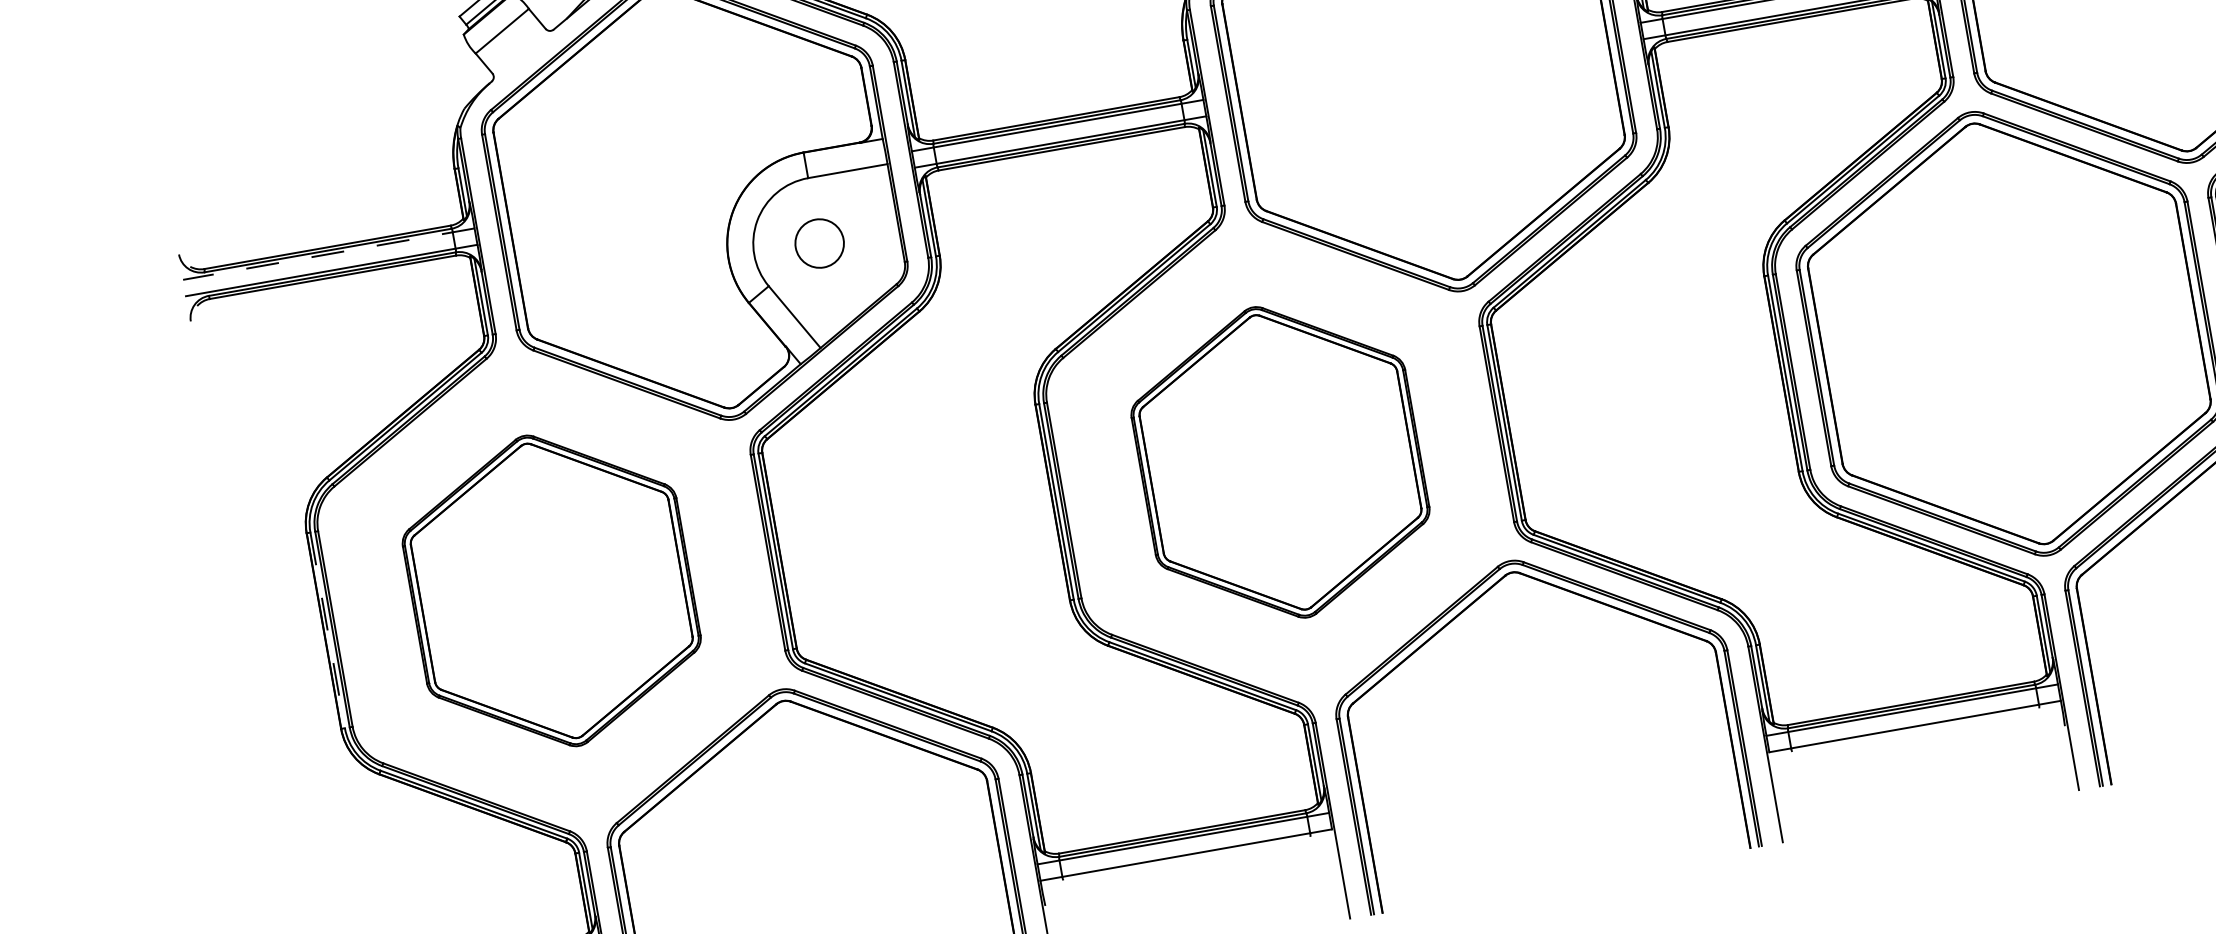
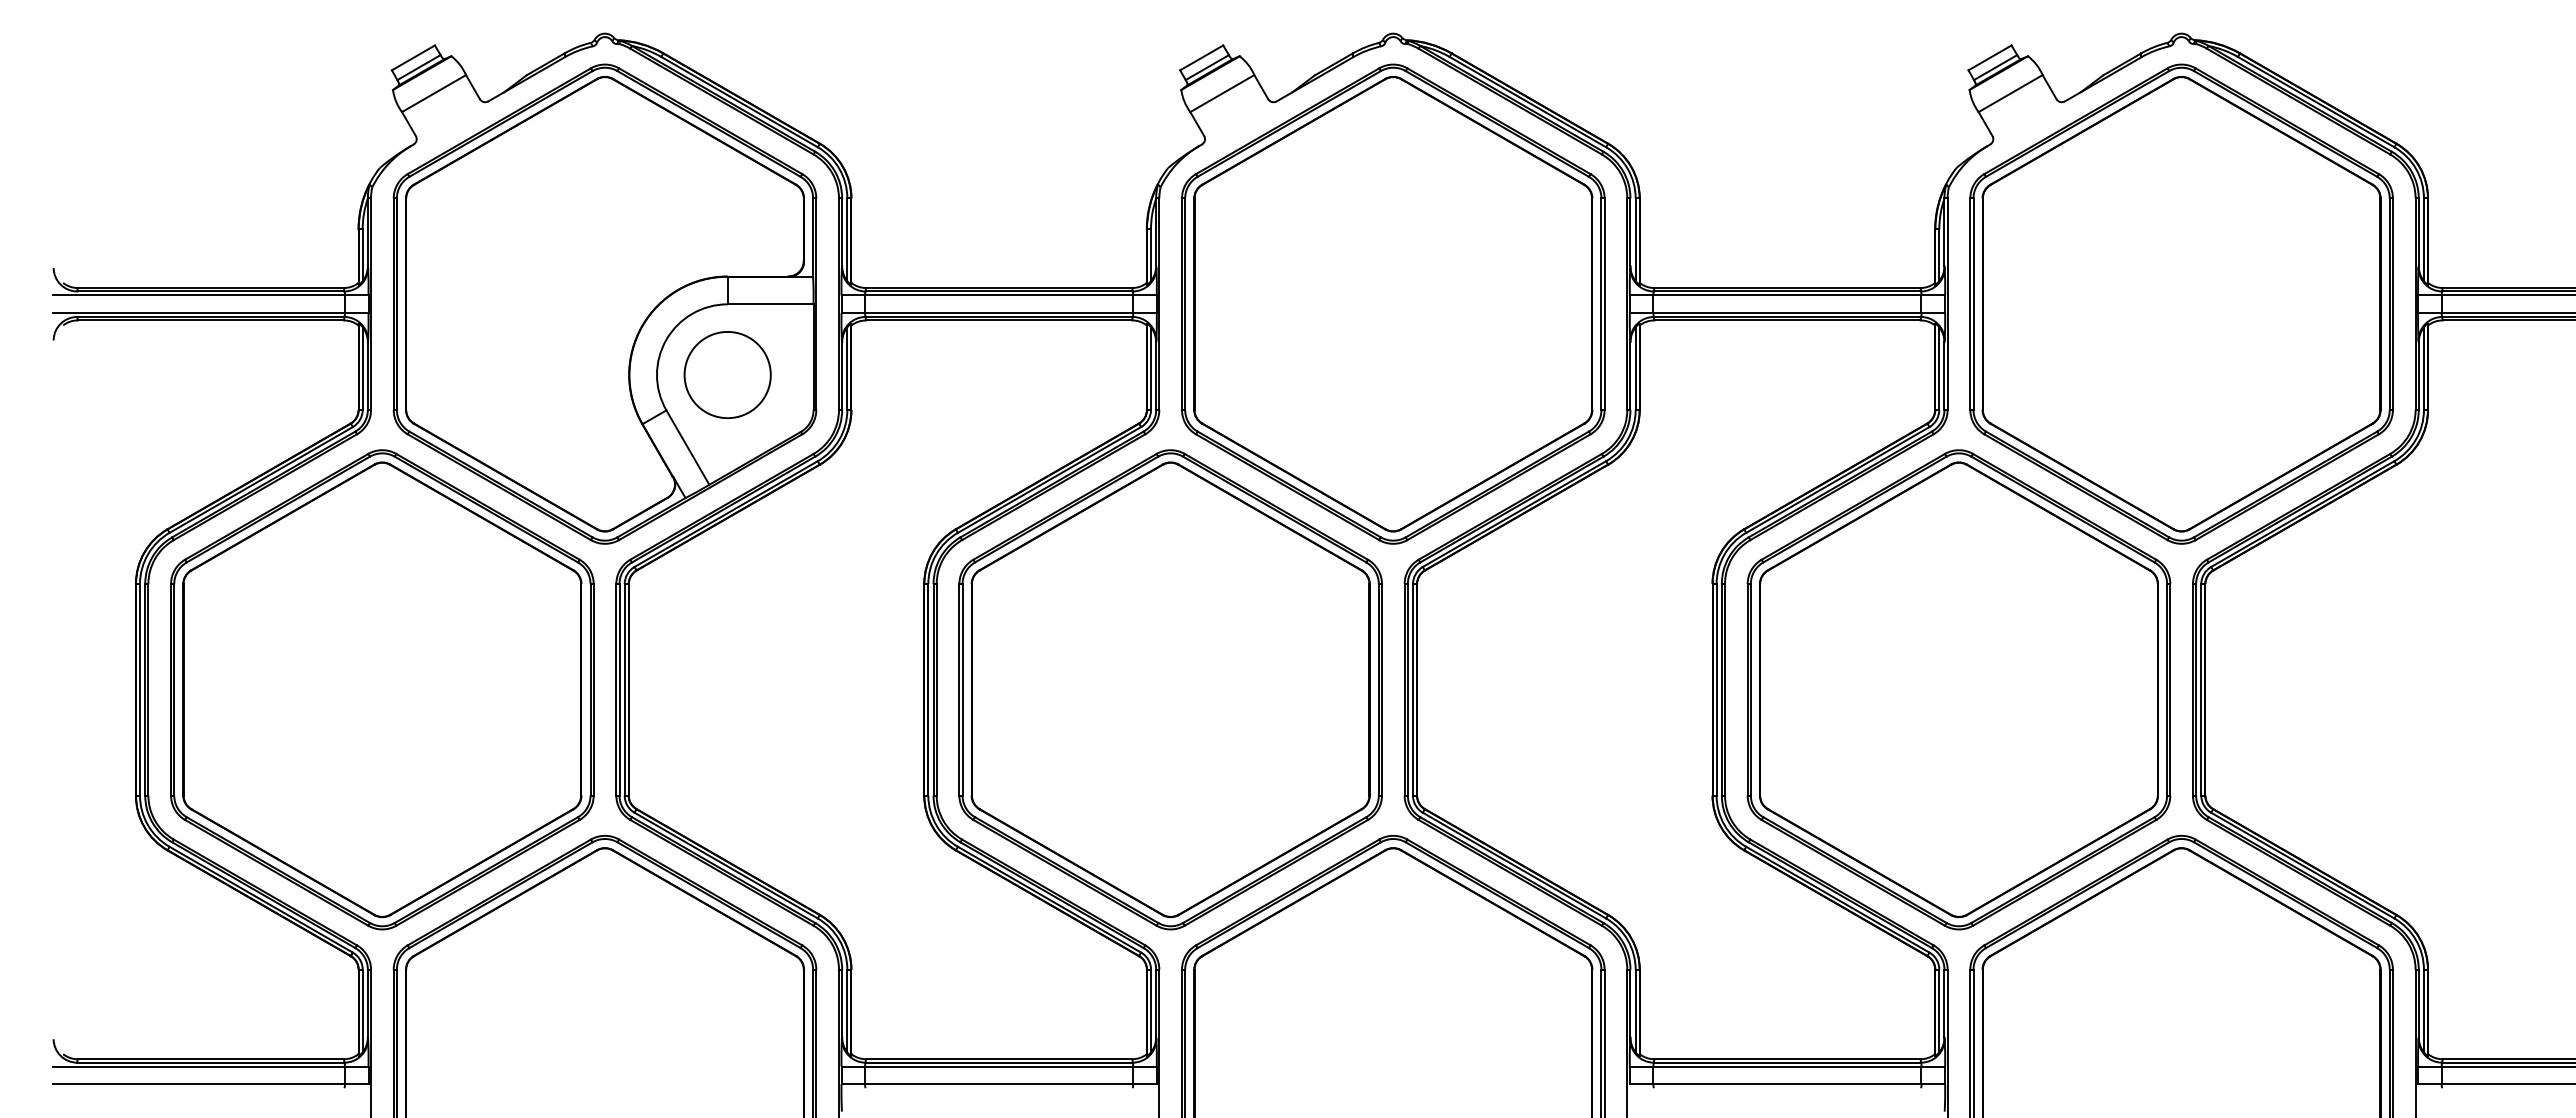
circle: (819, 243) -> (727, 374), size x1.67
line: (328, 254) -> (210, 295), dashed -> solid
part: (1280, 462) -> (1170, 689), size x1.43
part: (551, 590) -> (382, 689), size x1.43
line: (328, 630) -> (140, 689), dashed -> solid

